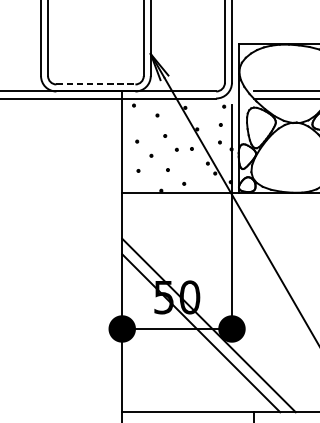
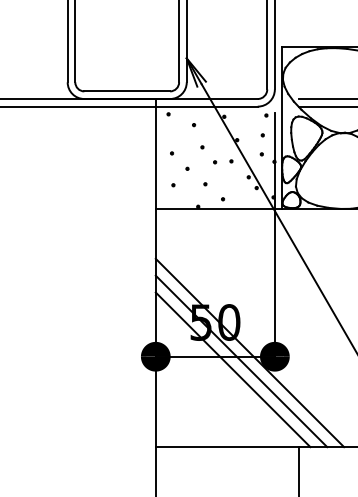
line: (96, 84) -> (127, 91), dashed -> solid
line: (192, 340) -> (232, 369), added

